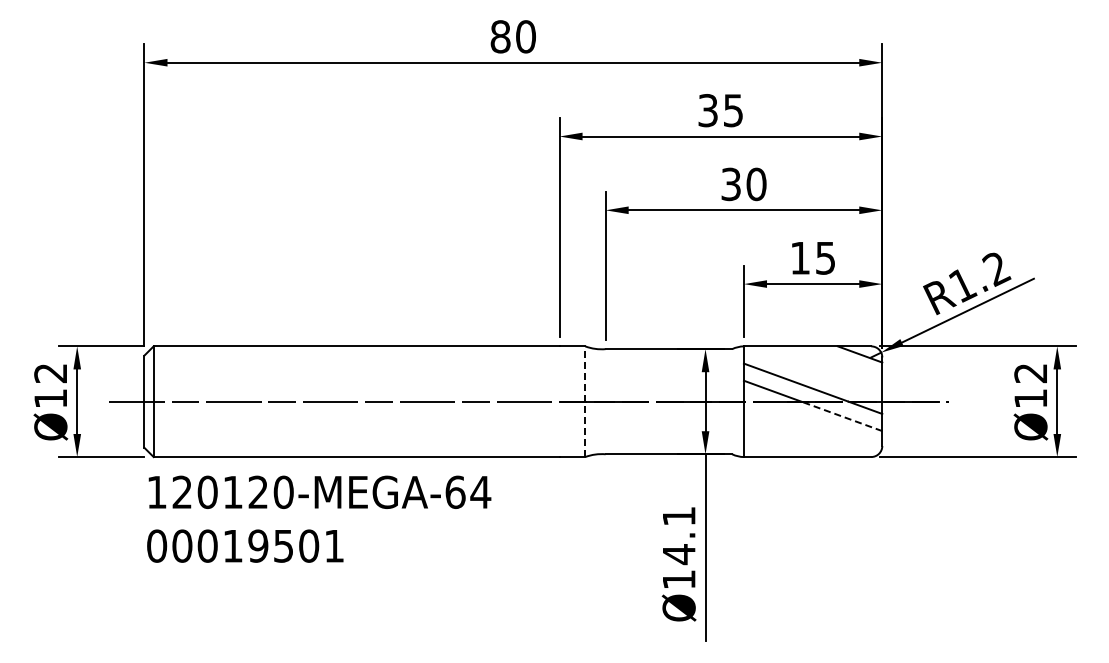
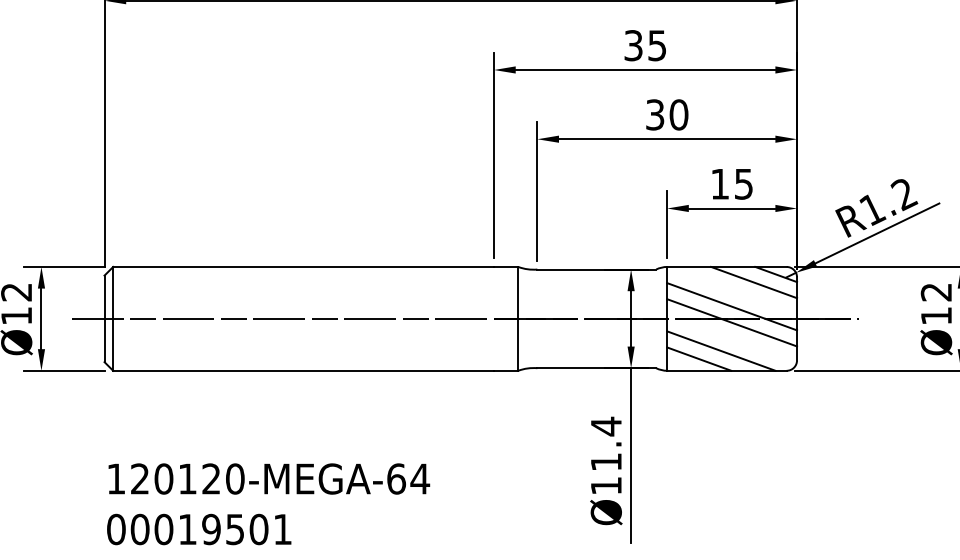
line: (836, 362) -> (754, 282), added
line: (585, 401) -> (518, 318), dashed -> solid
line: (841, 416) -> (758, 332), dashed -> solid
line: (801, 436) -> (721, 351), added
line: (777, 444) -> (698, 359), added
text: (319, 518) -> (268, 503), moved
text: (679, 535) -> (606, 444), Ø14.1 -> Ø11.4

